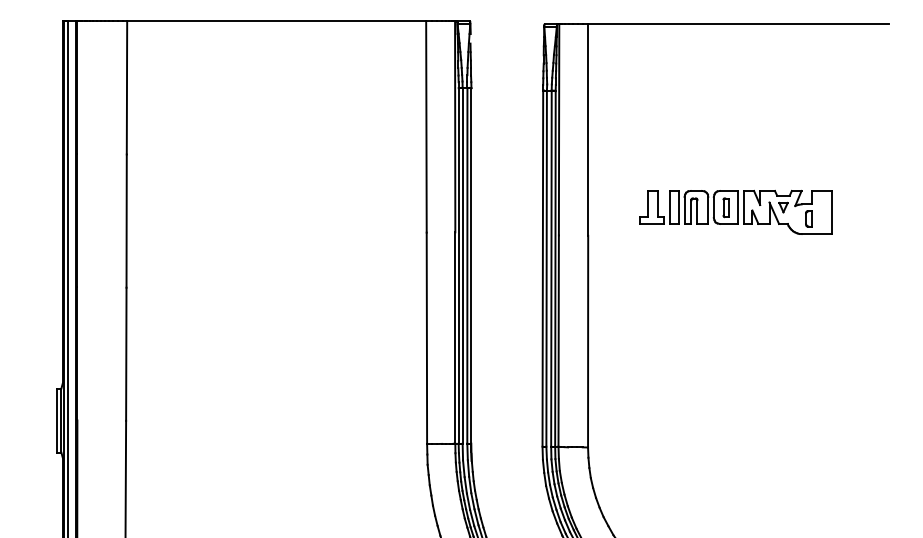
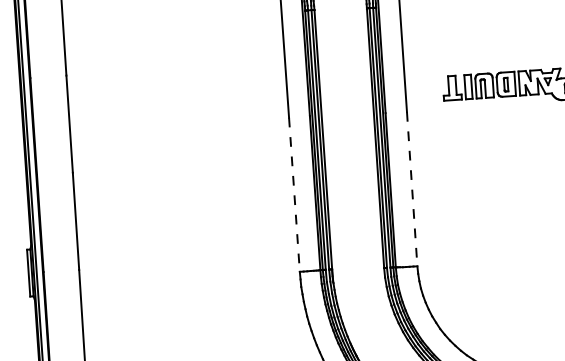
line: (426, 338) -> (294, 194), solid -> dashed
line: (588, 341) -> (412, 189), solid -> dashed

